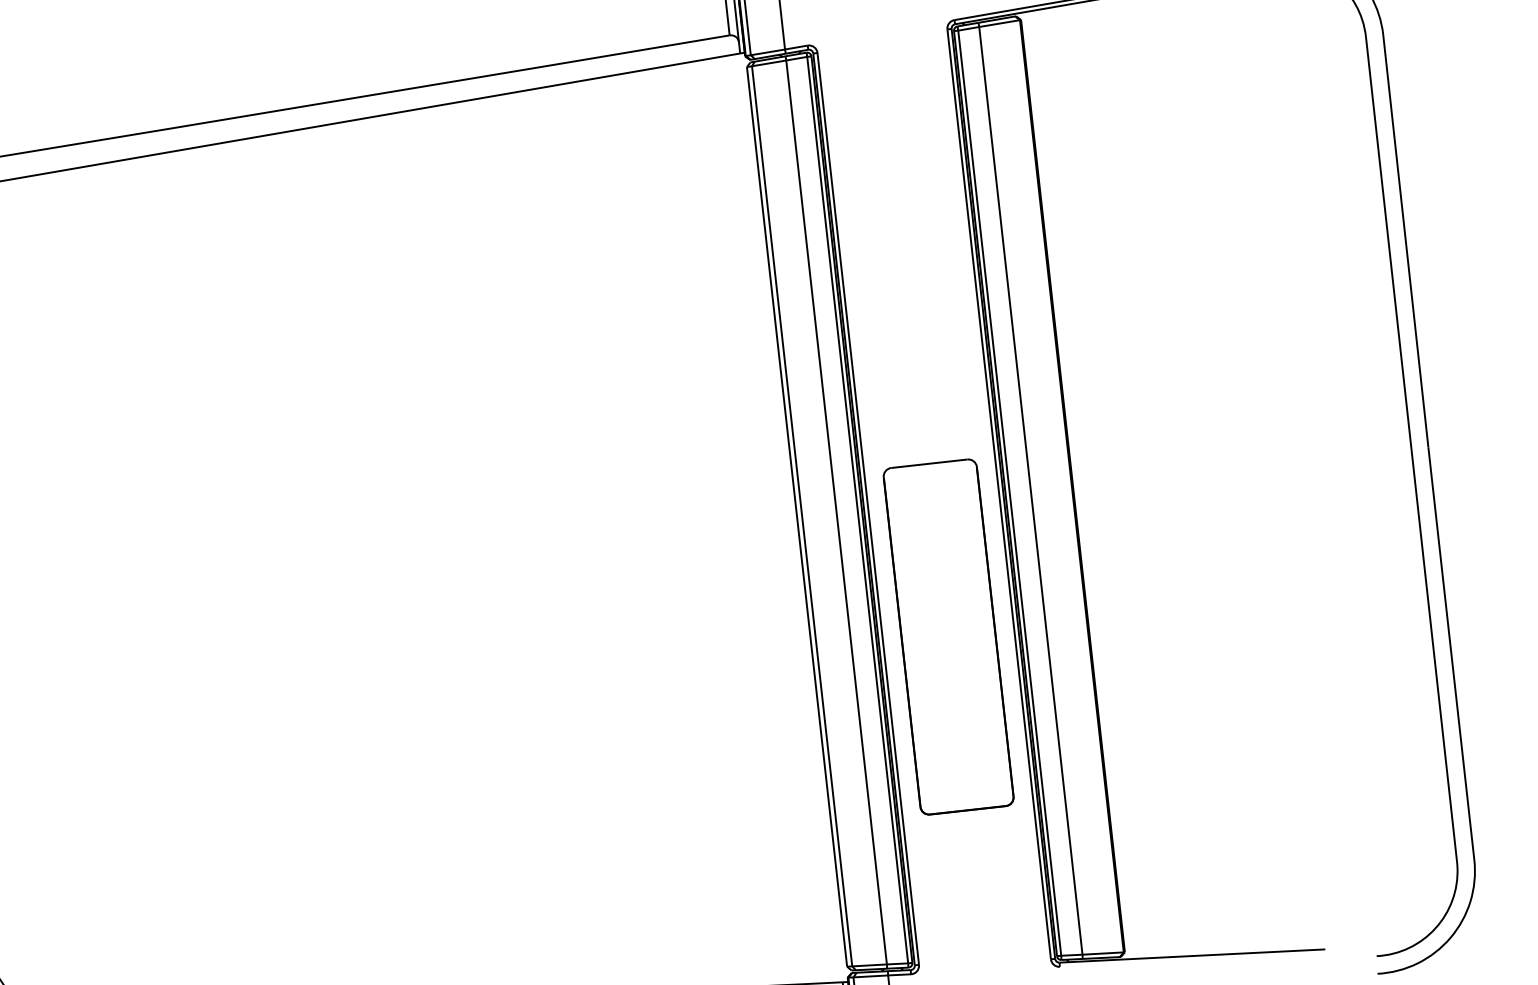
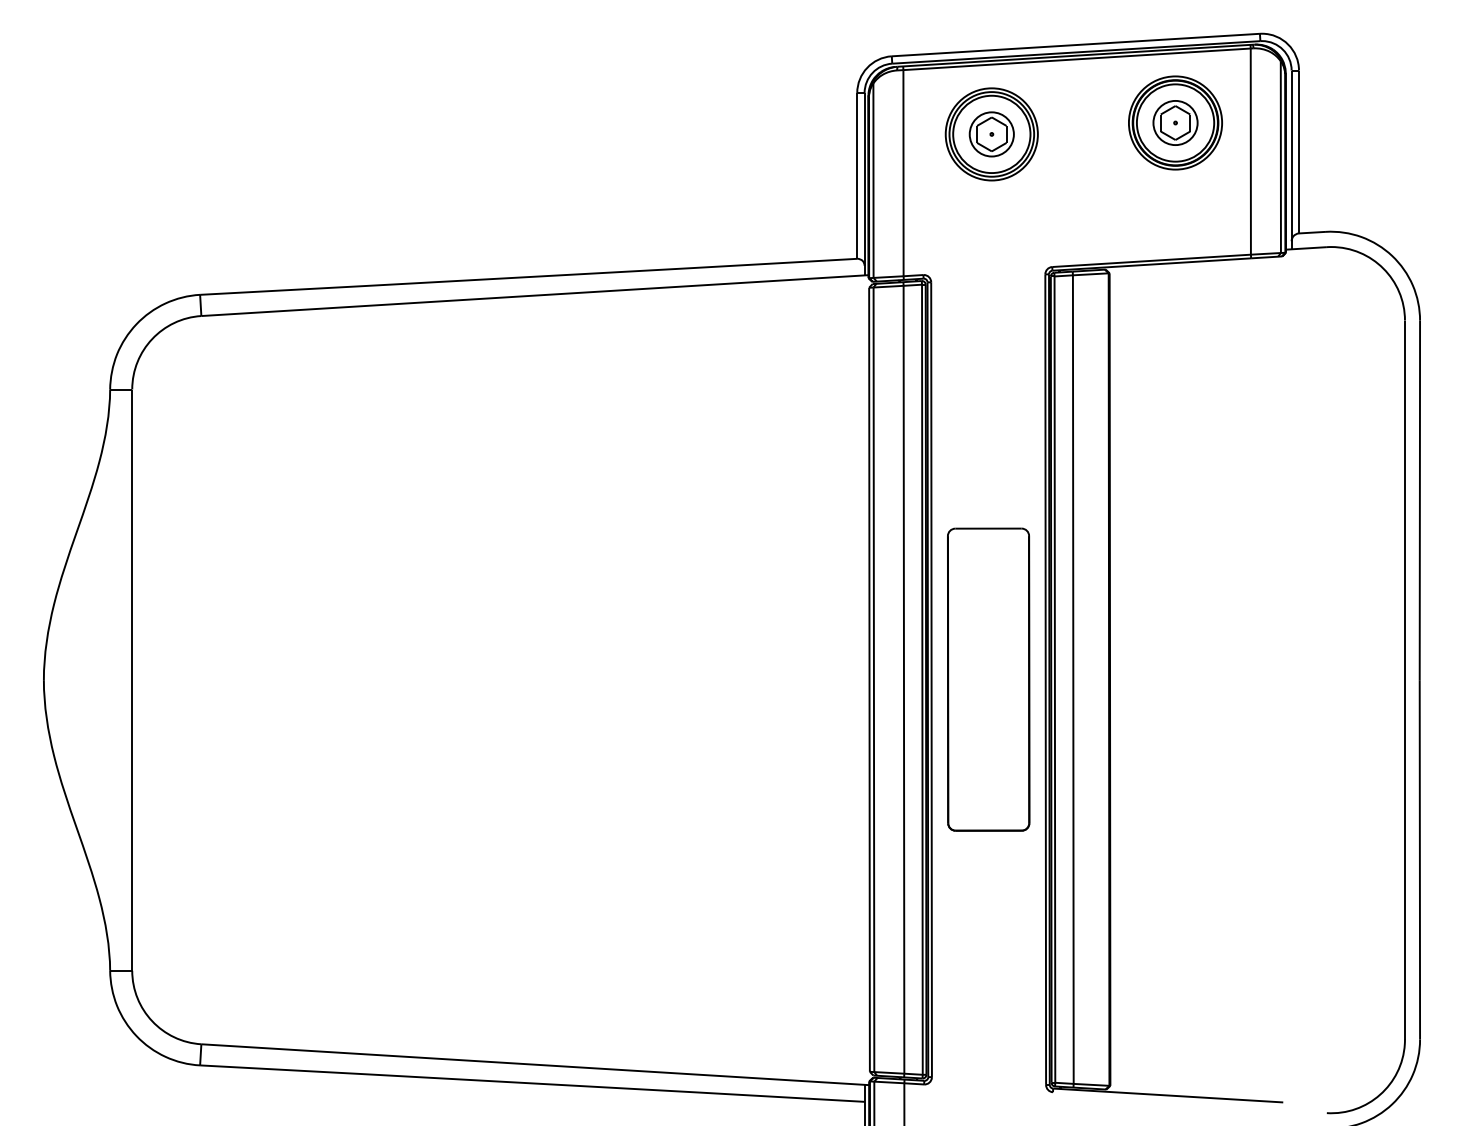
part: (948, 636) -> (988, 679), moved

